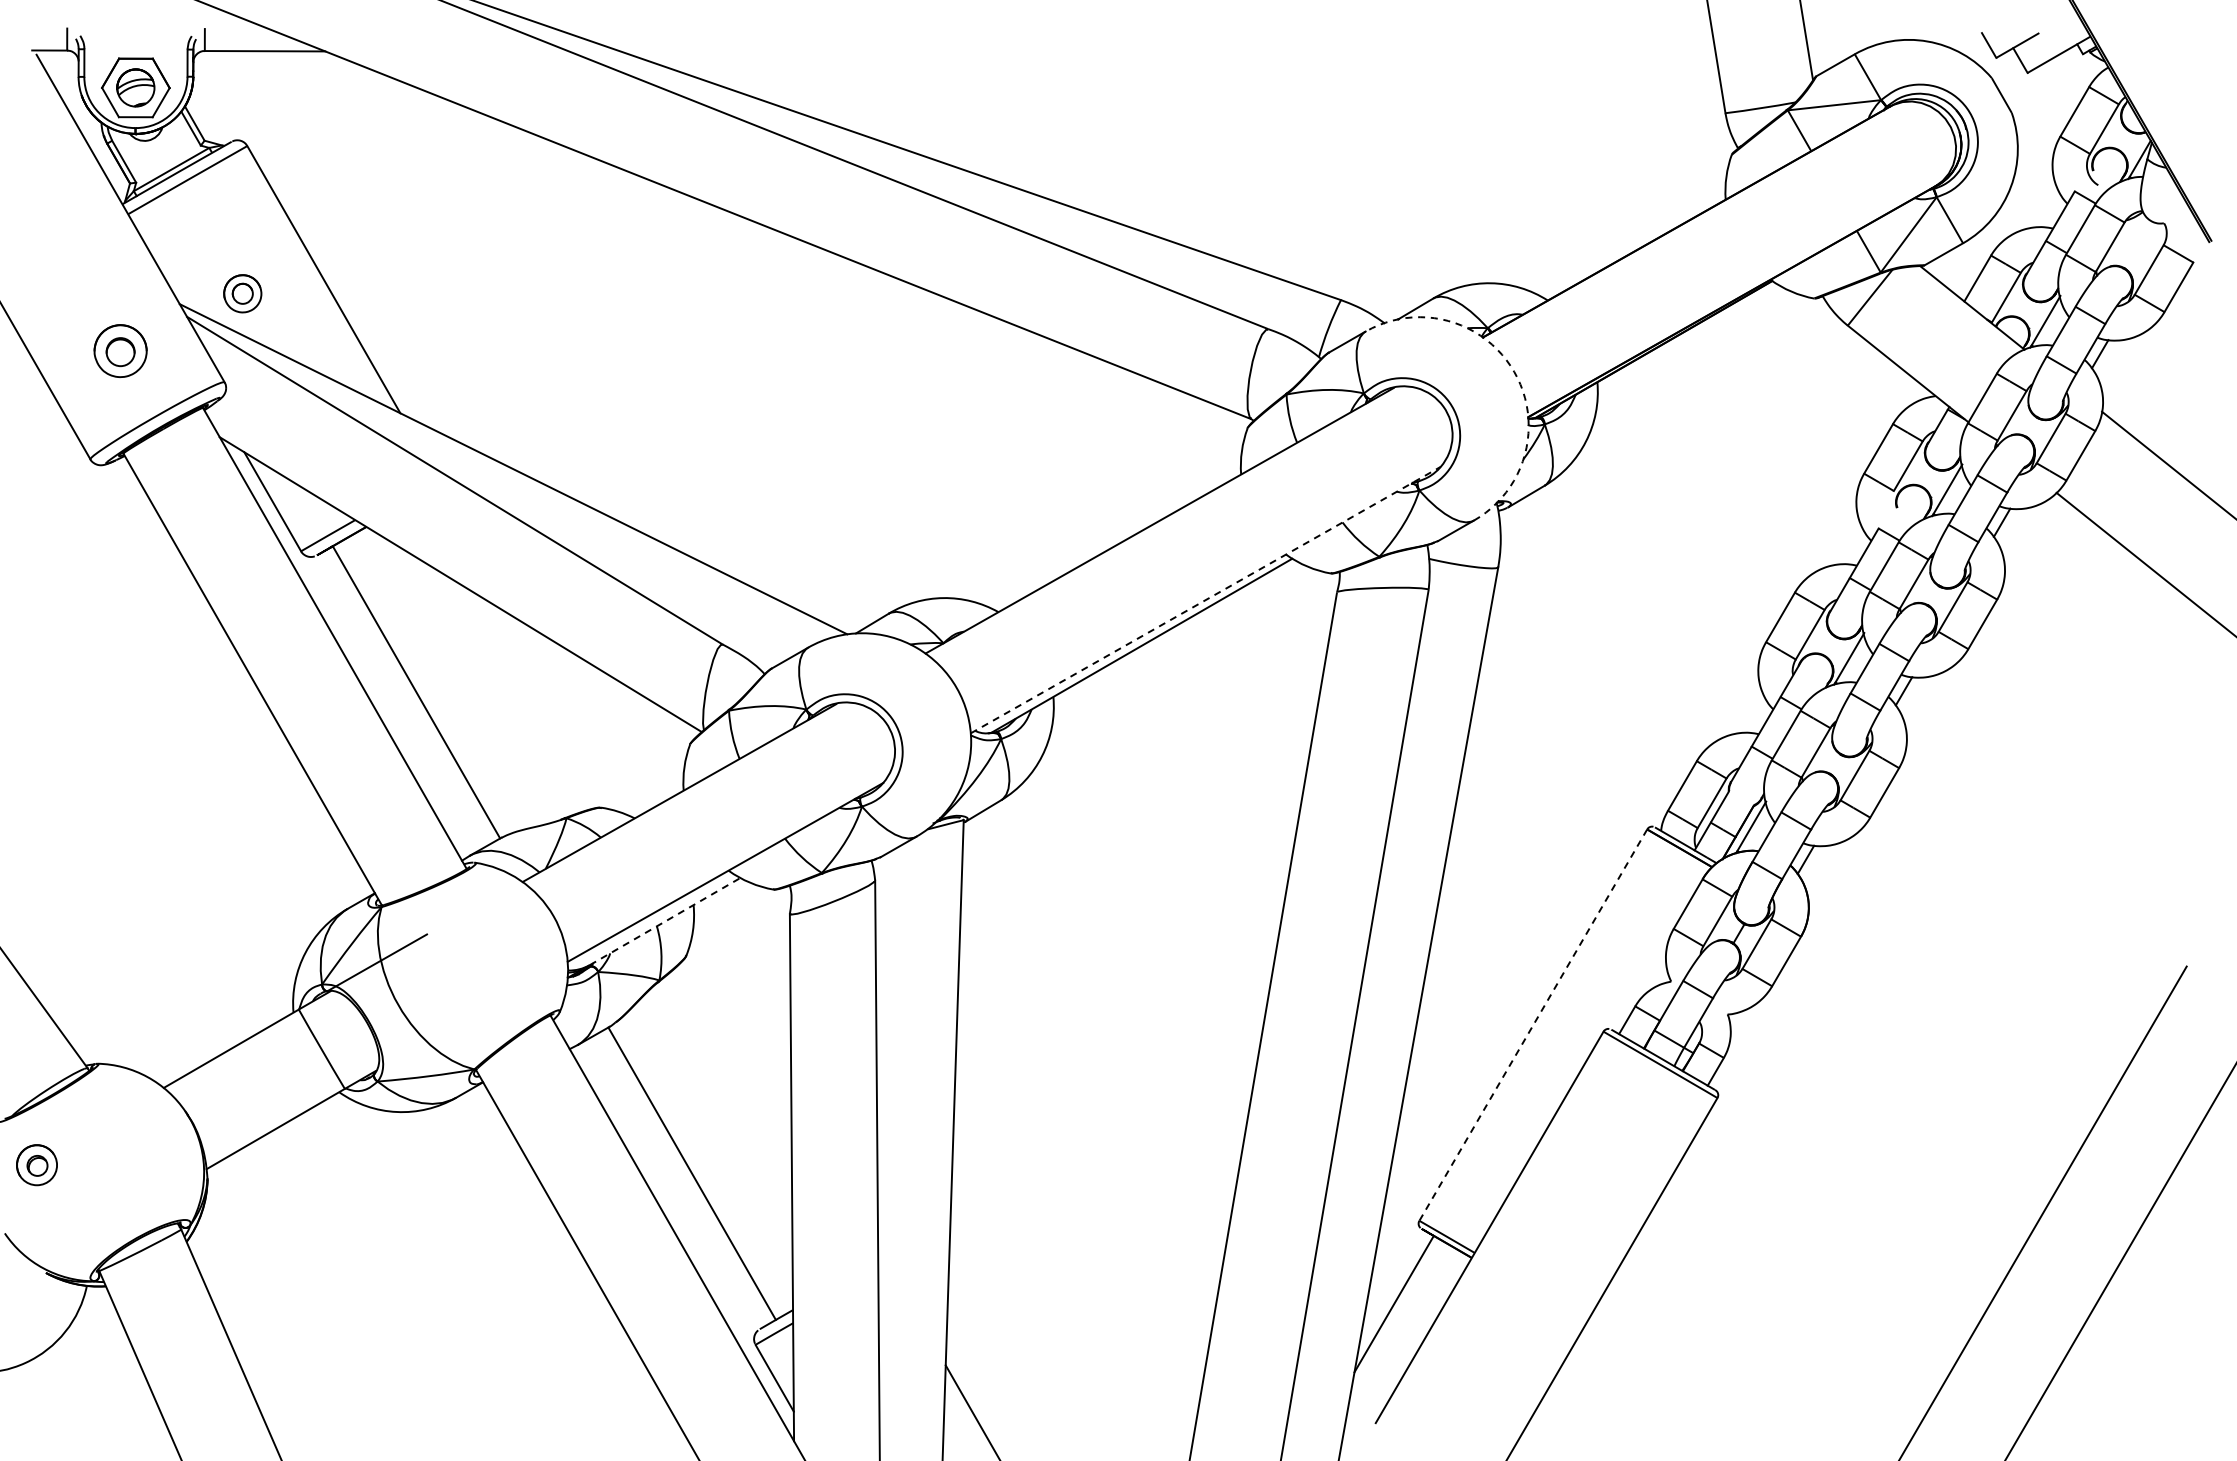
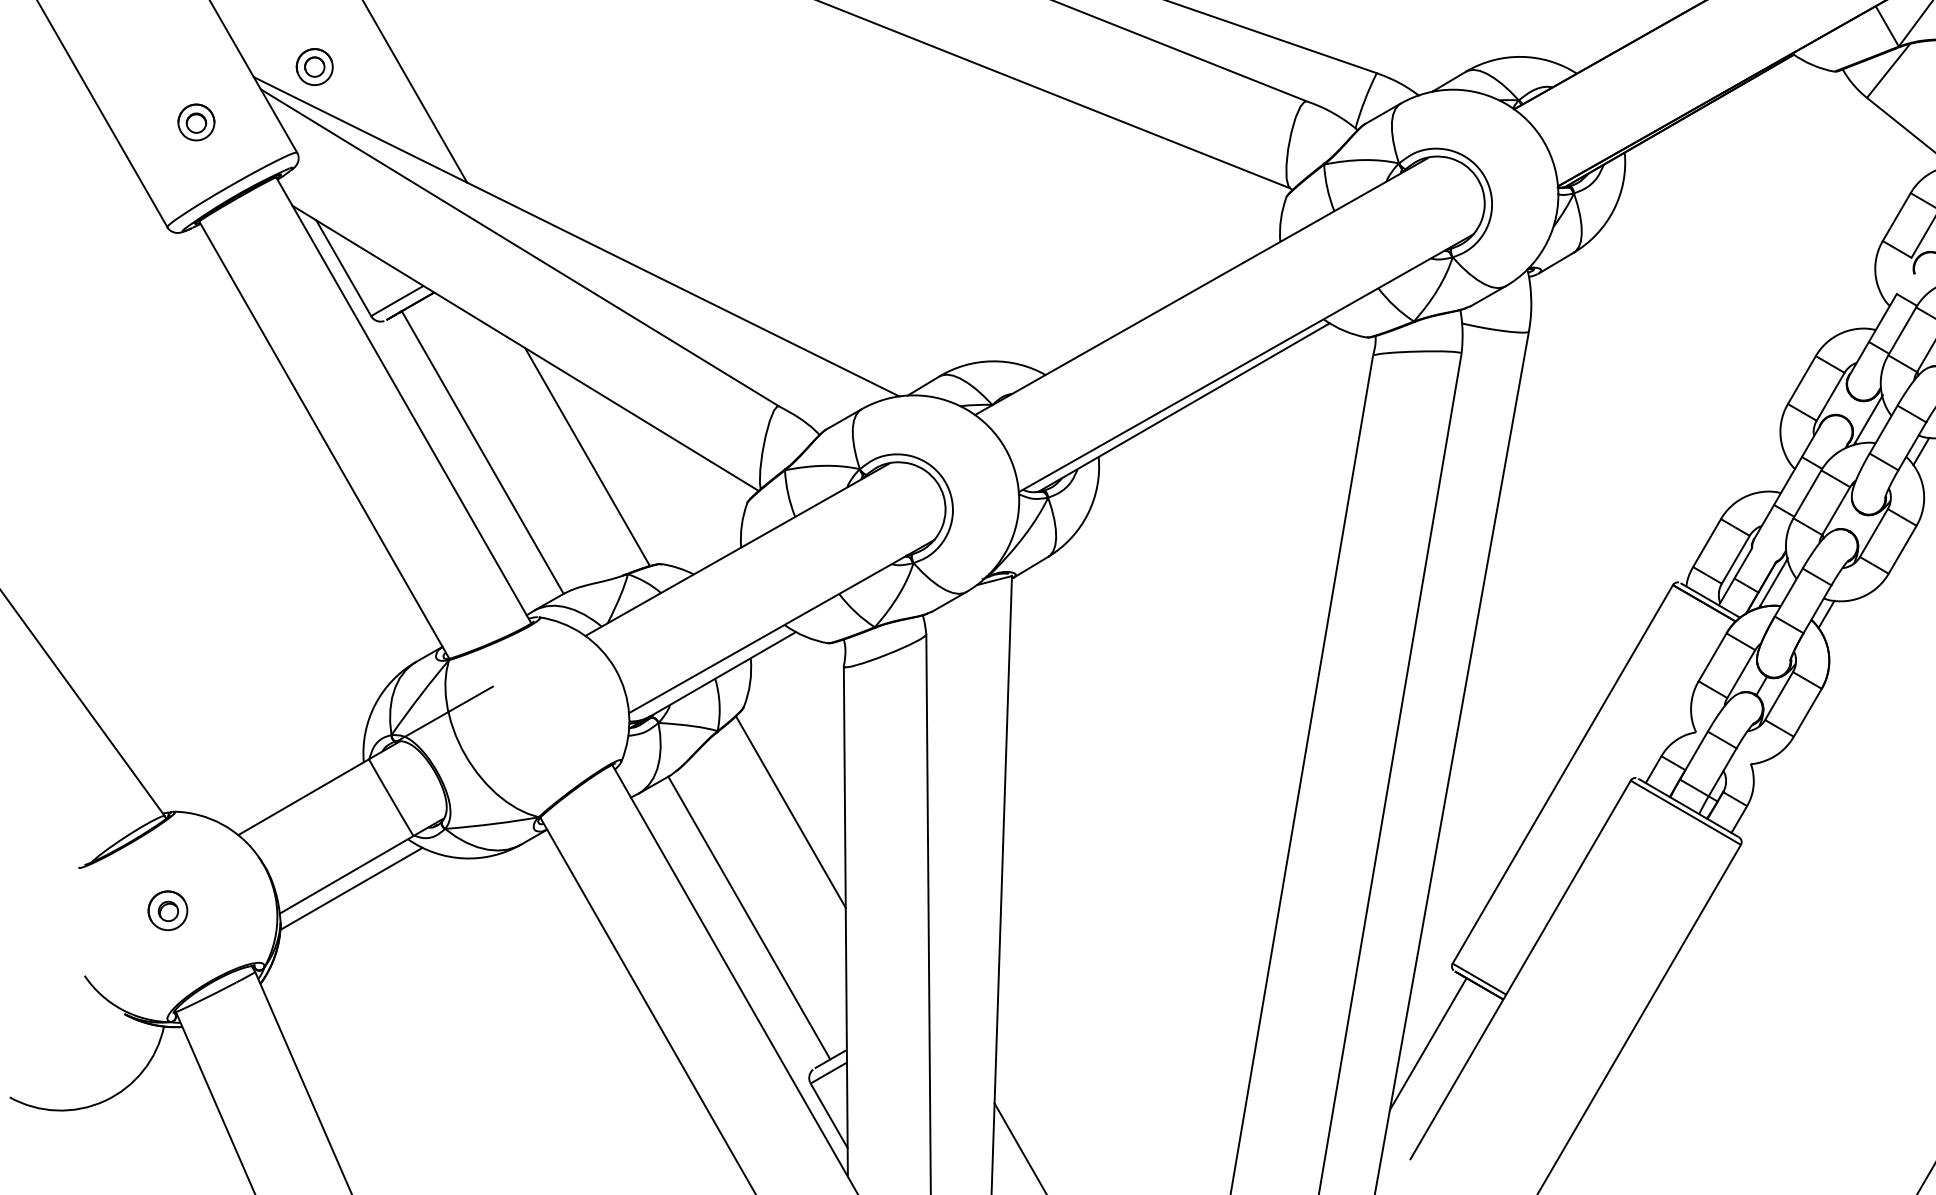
part: (119, 350) -> (195, 121), size x0.71
arc: (1514, 371) -> (1544, 142), dashed -> solid
line: (1206, 599) -> (1246, 362), dashed -> solid
line: (524, 696) -> (587, 456), added
line: (665, 921) -> (723, 674), dashed -> solid
line: (1533, 1025) -> (1563, 774), dashed -> solid
line: (734, 1064) -> (790, 812), added
line: (280, 1143) -> (351, 888), added
part: (36, 1165) -> (167, 911), moved

